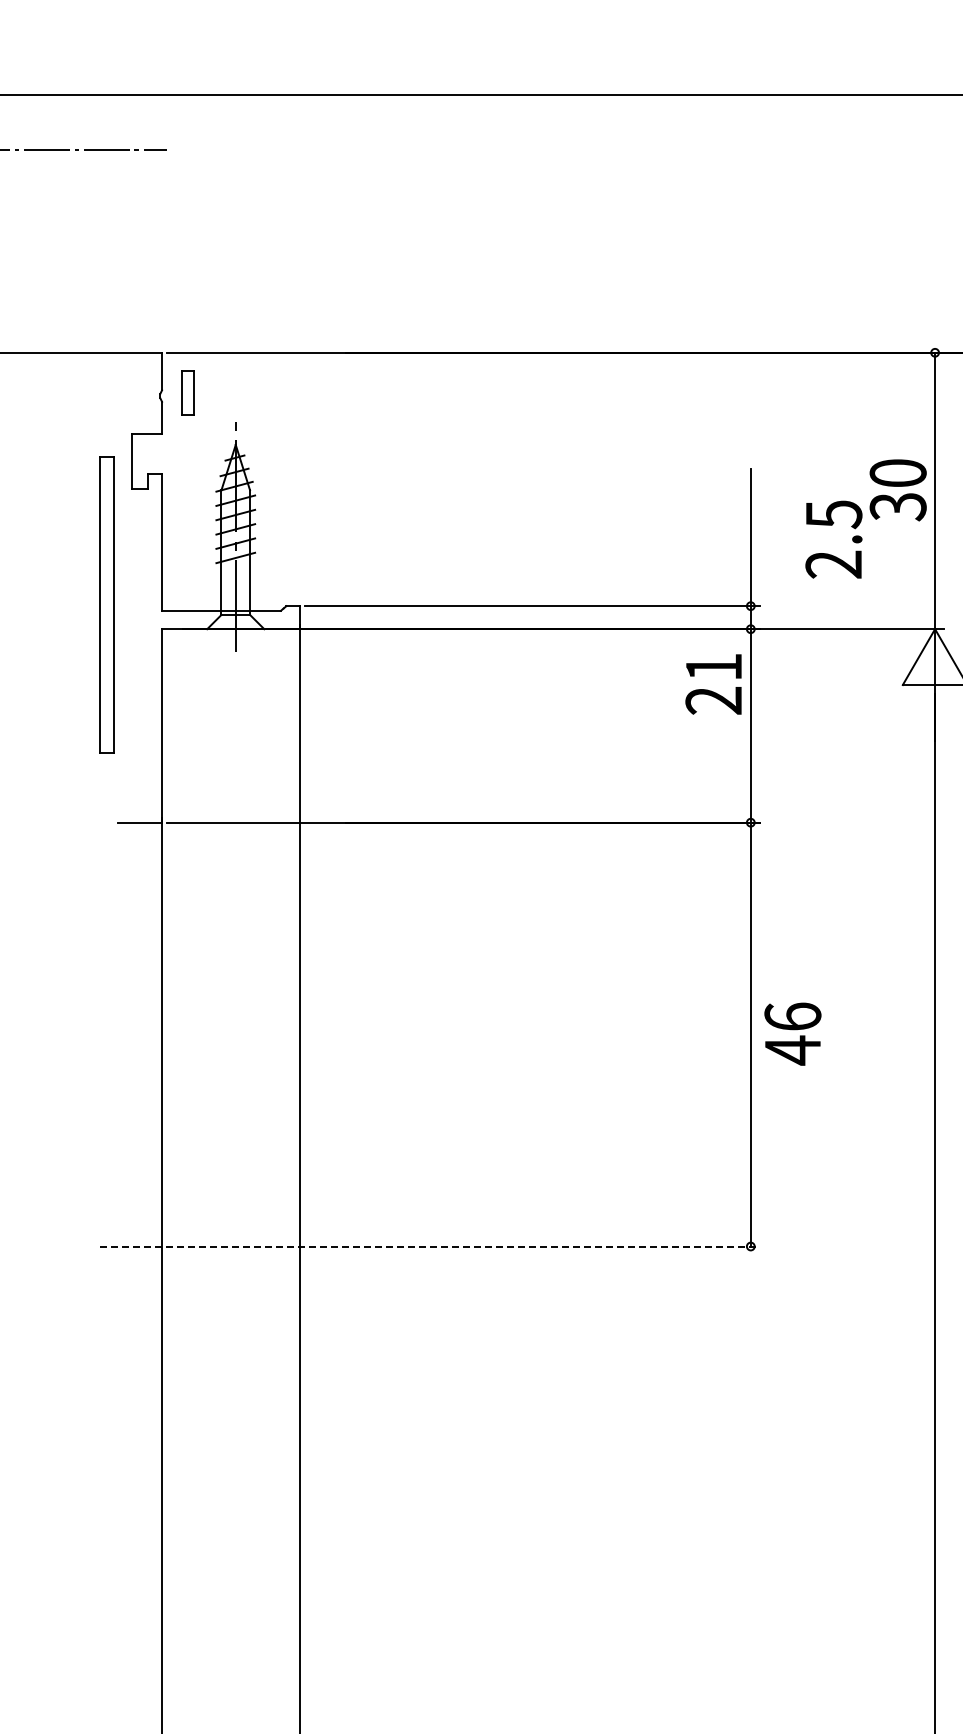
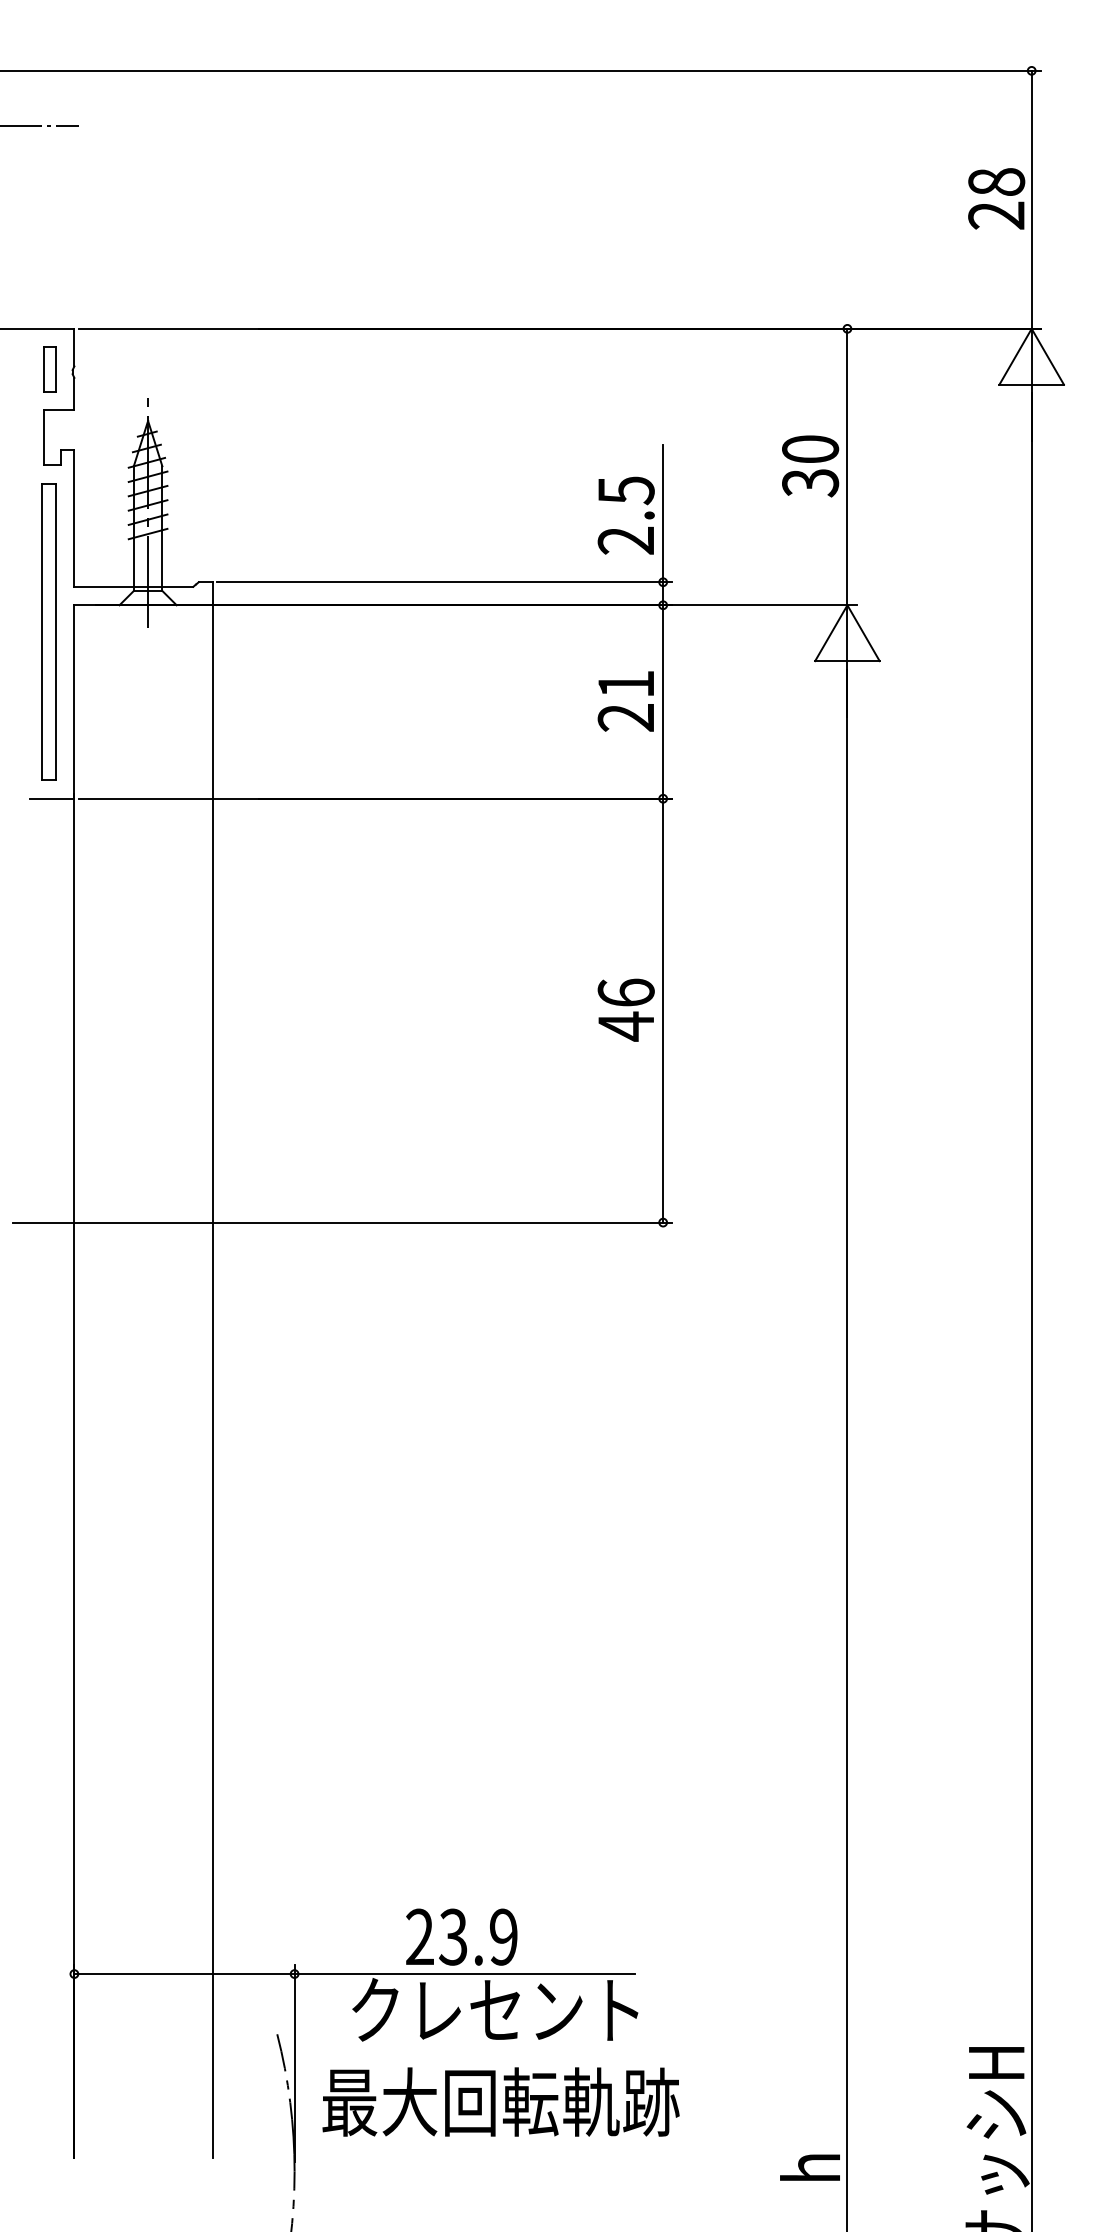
part: (187, 393) -> (49, 369), moved
text: (833, 539) -> (625, 515), moved
part: (106, 604) -> (48, 631), moved
text: (713, 684) -> (625, 701), moved
text: (792, 1033) -> (625, 1009), moved
line: (430, 1246) -> (342, 1222), dashed -> solid

